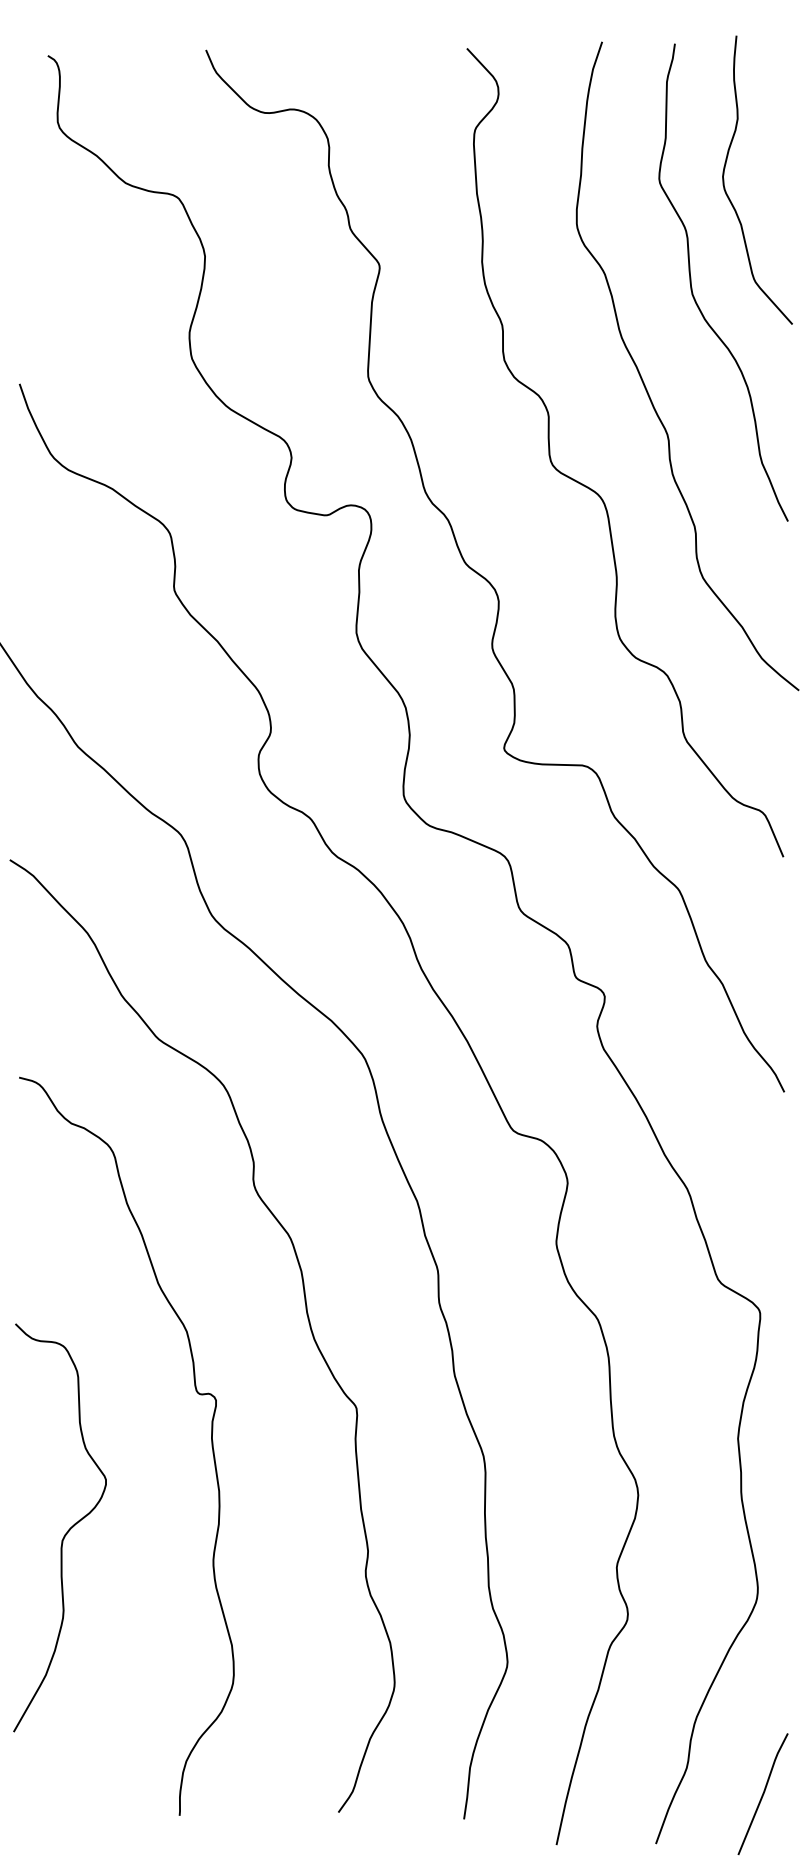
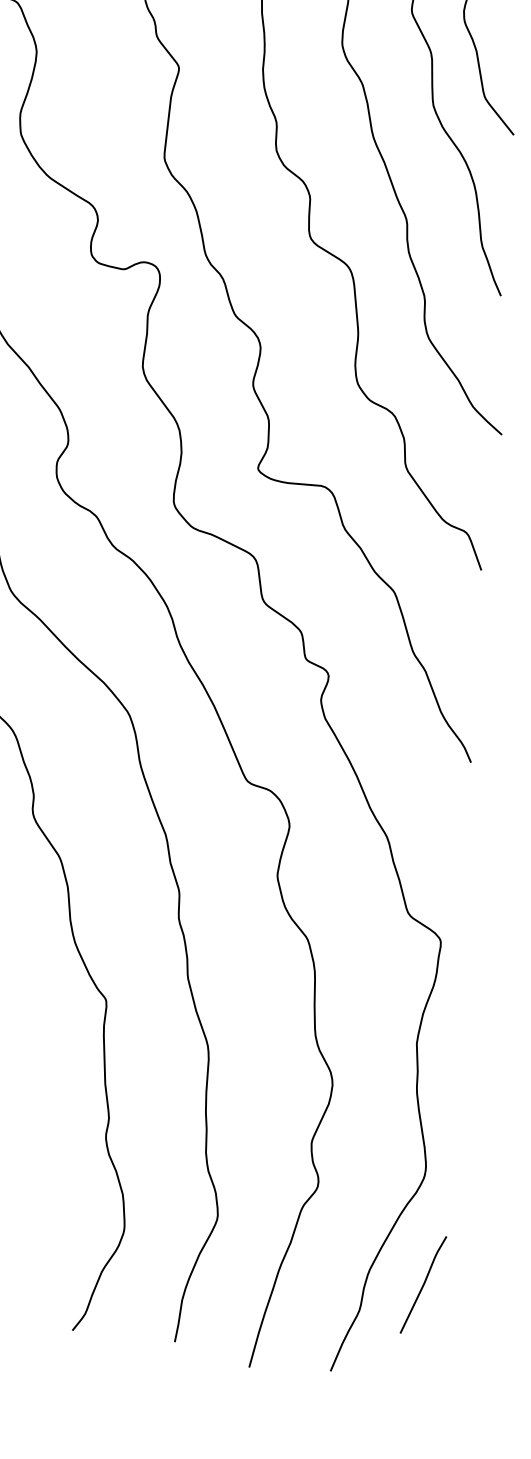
line: (762, 1793) -> (423, 1284), moved

